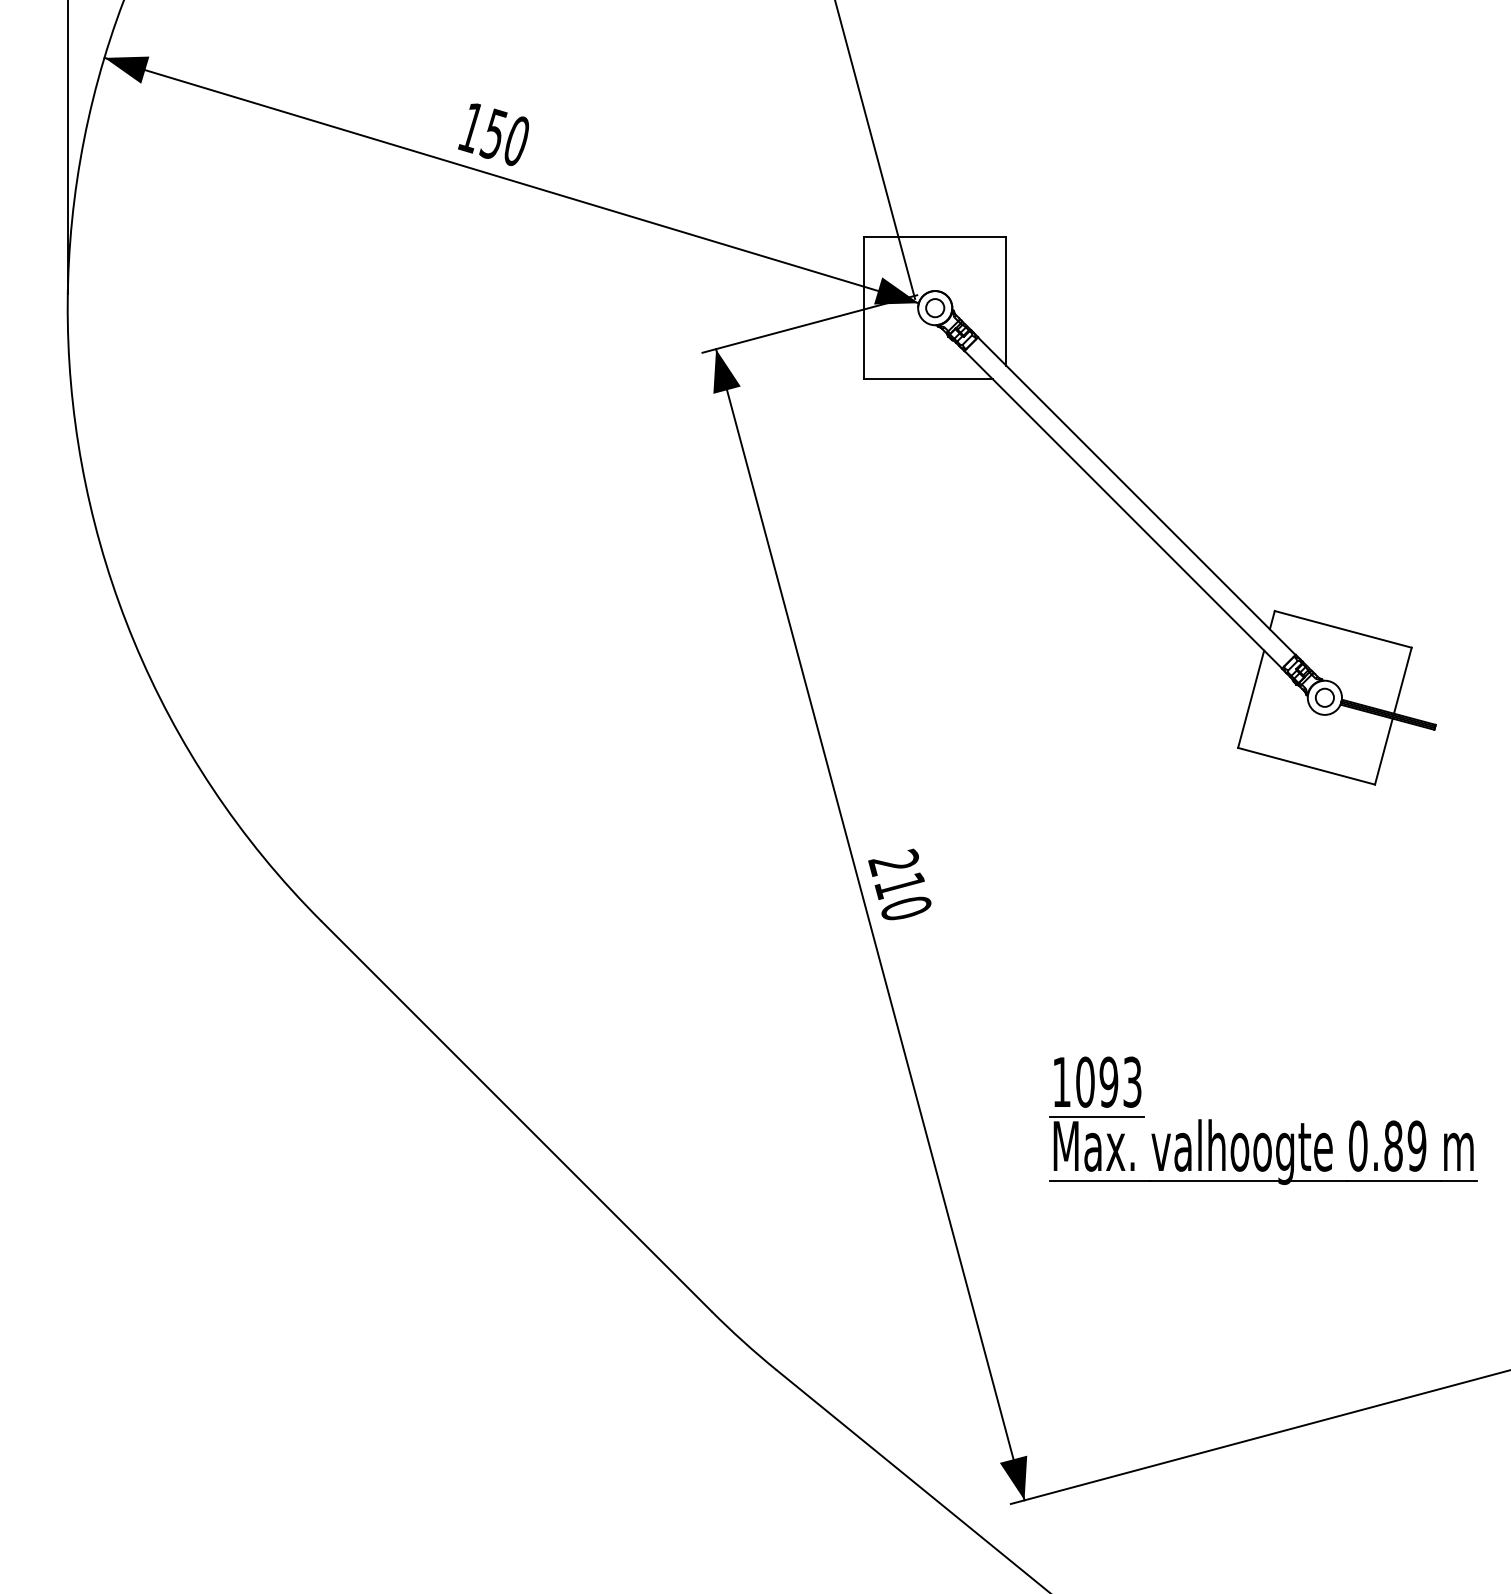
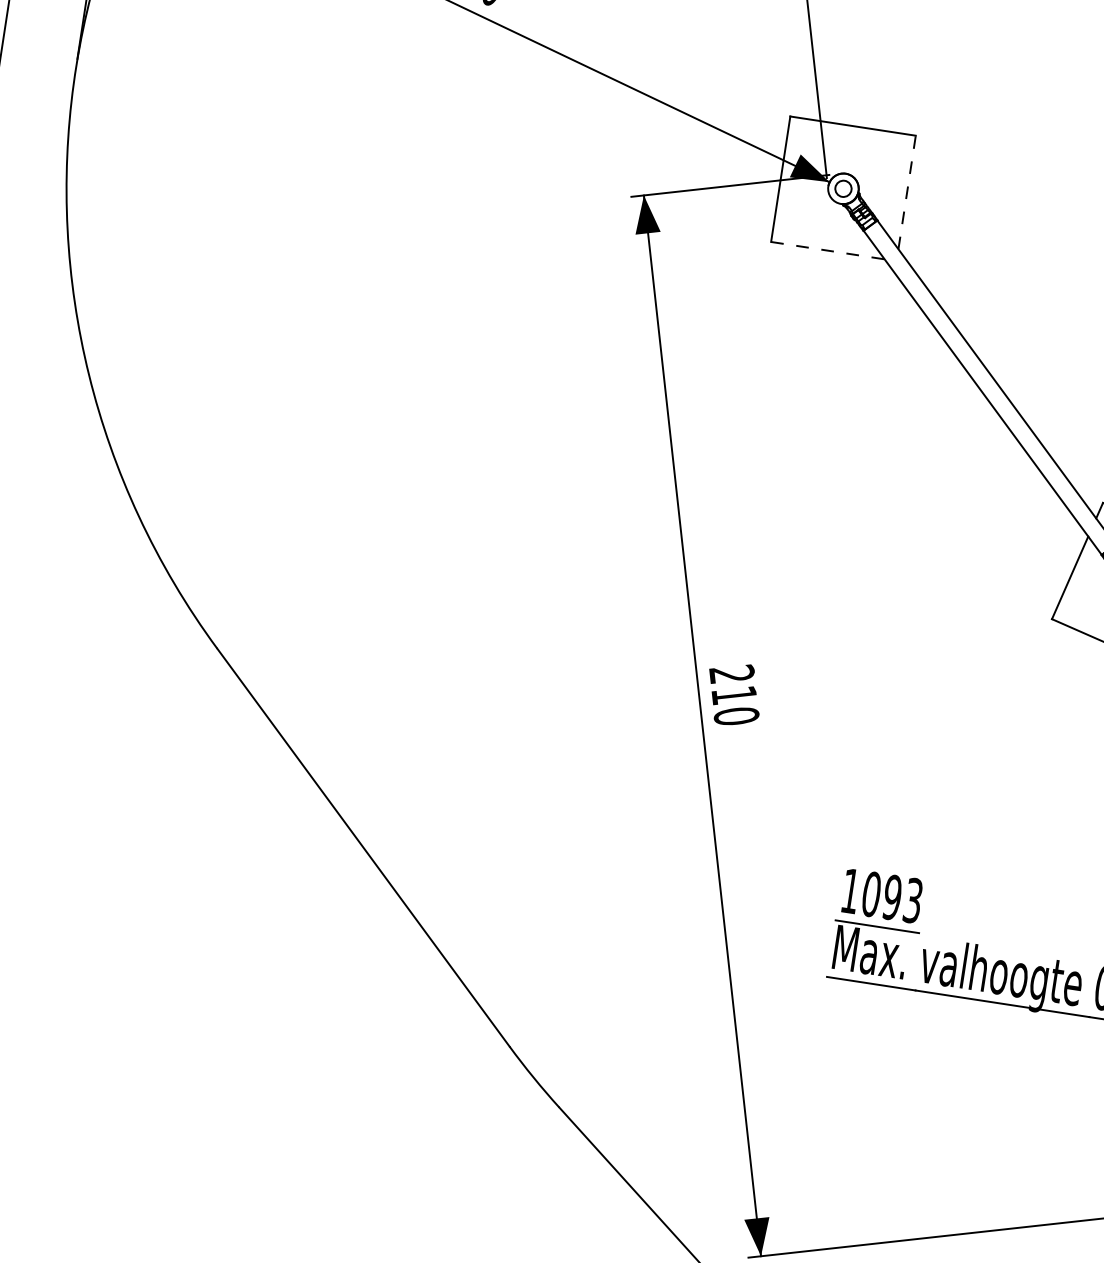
line: (1006, 300) -> (907, 191), solid -> dashed
line: (928, 379) -> (827, 251), solid -> dashed

